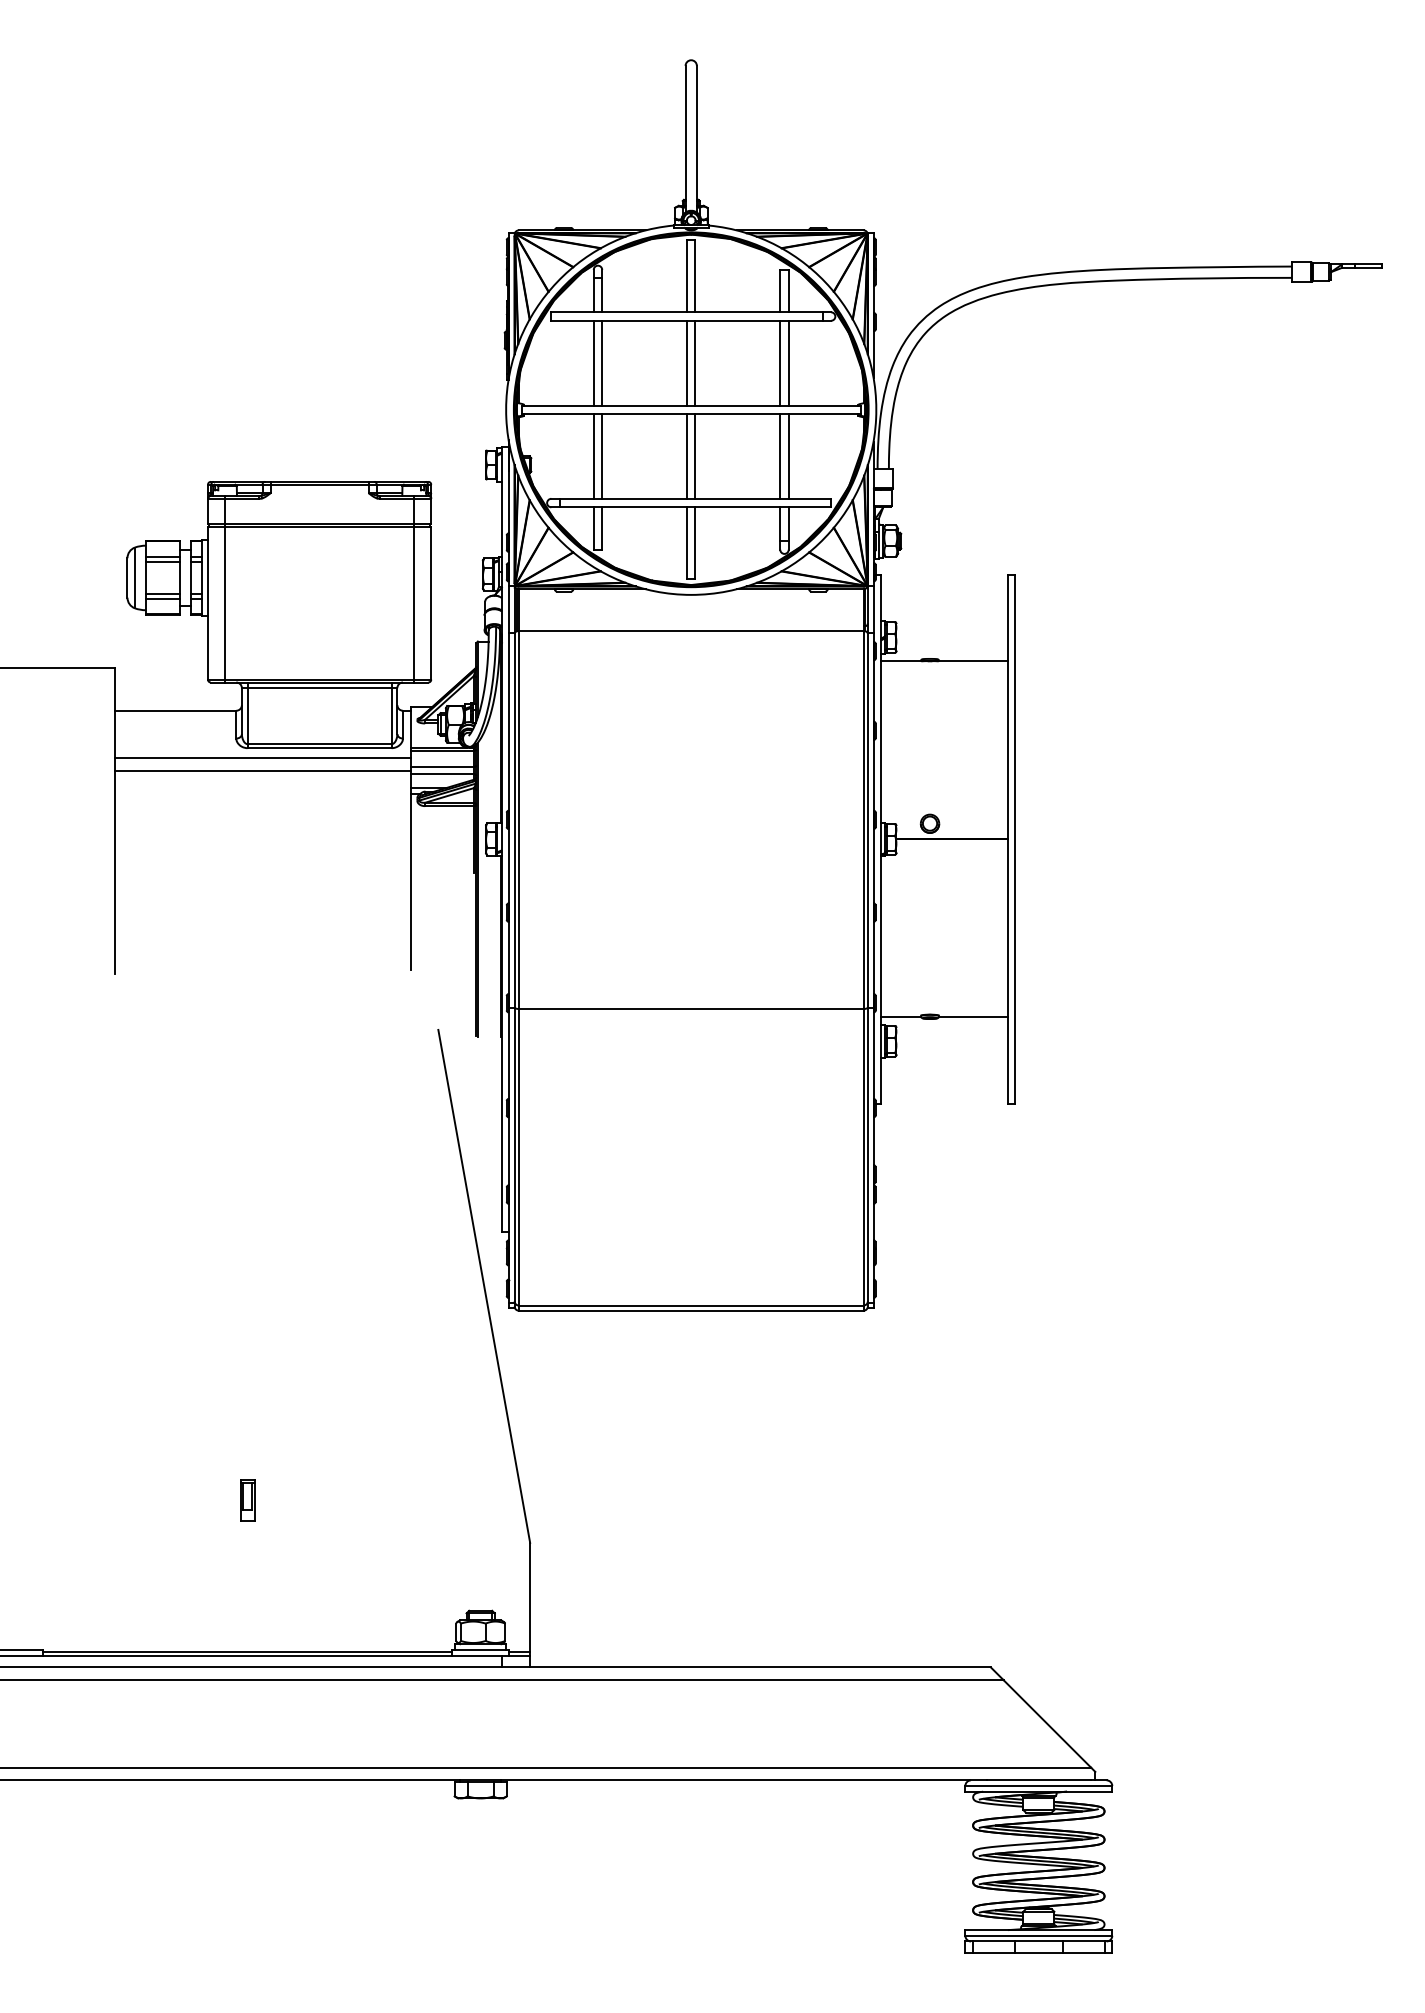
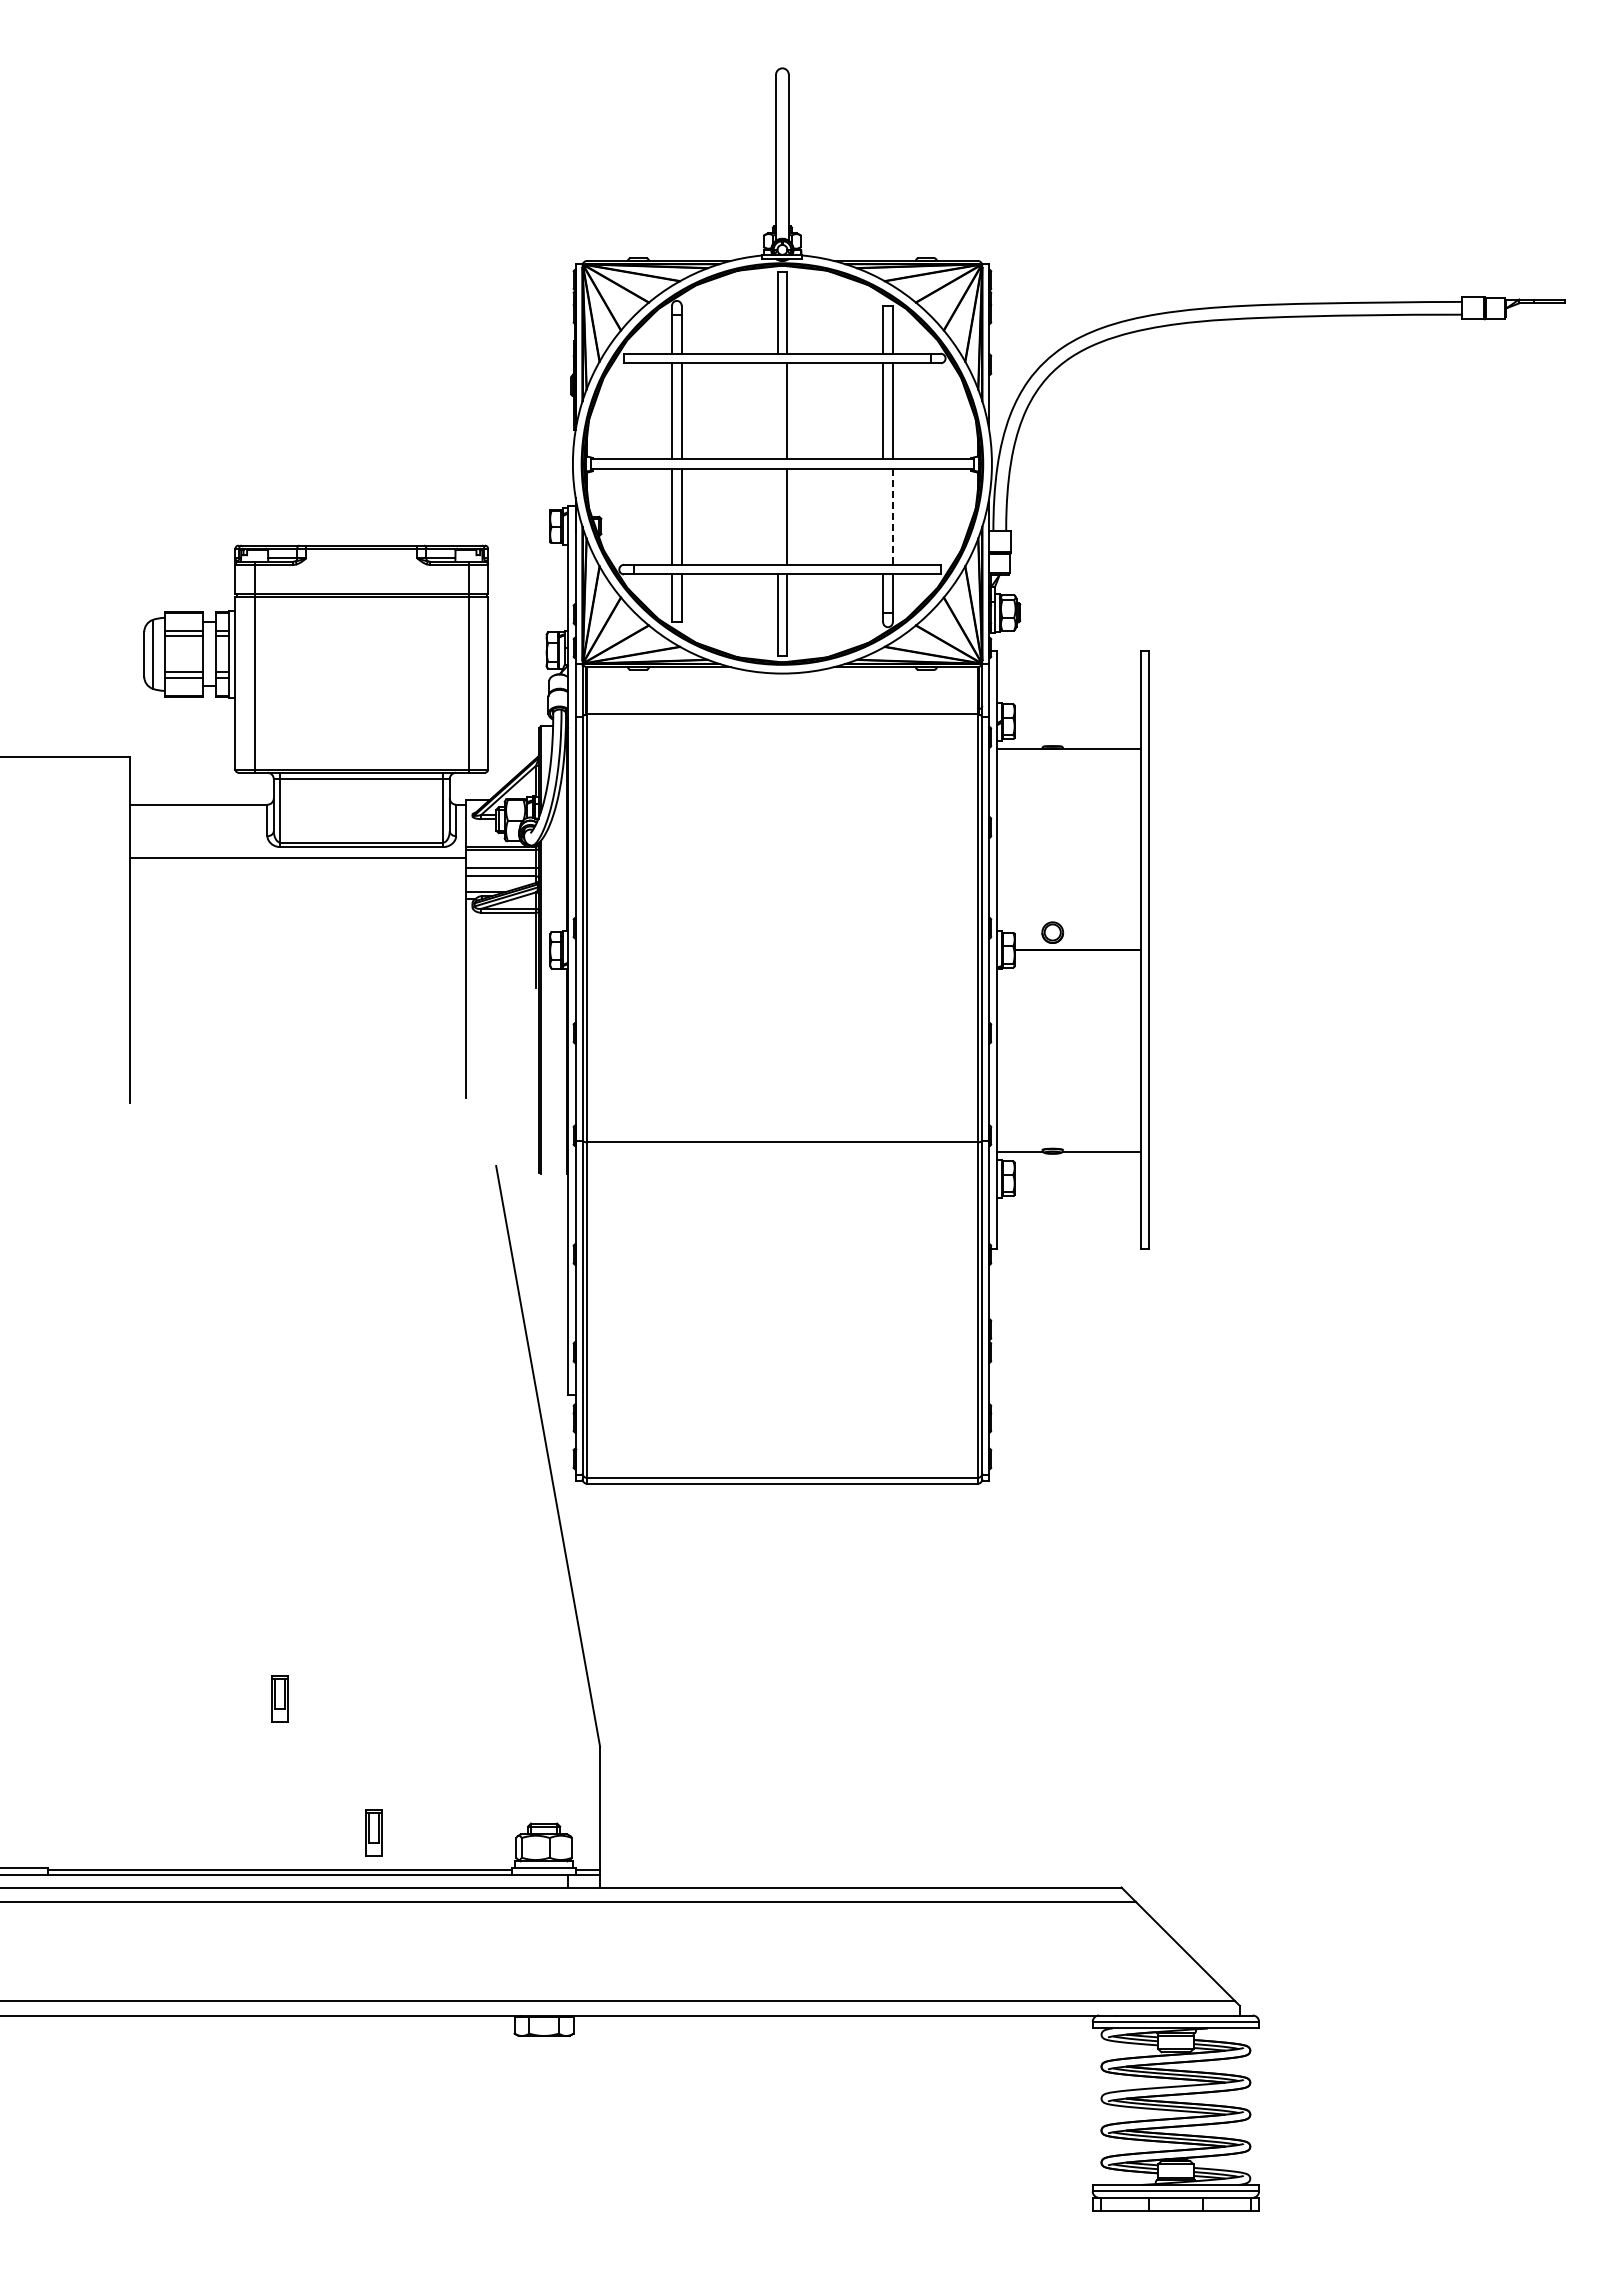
line: (686, 363) -> (777, 411), removed
line: (686, 456) -> (777, 516), removed
line: (780, 456) -> (883, 516), removed
line: (788, 456) -> (892, 516), solid -> dashed
line: (262, 771) -> (297, 873), removed
part: (329, 1618) -> (373, 1832), added

